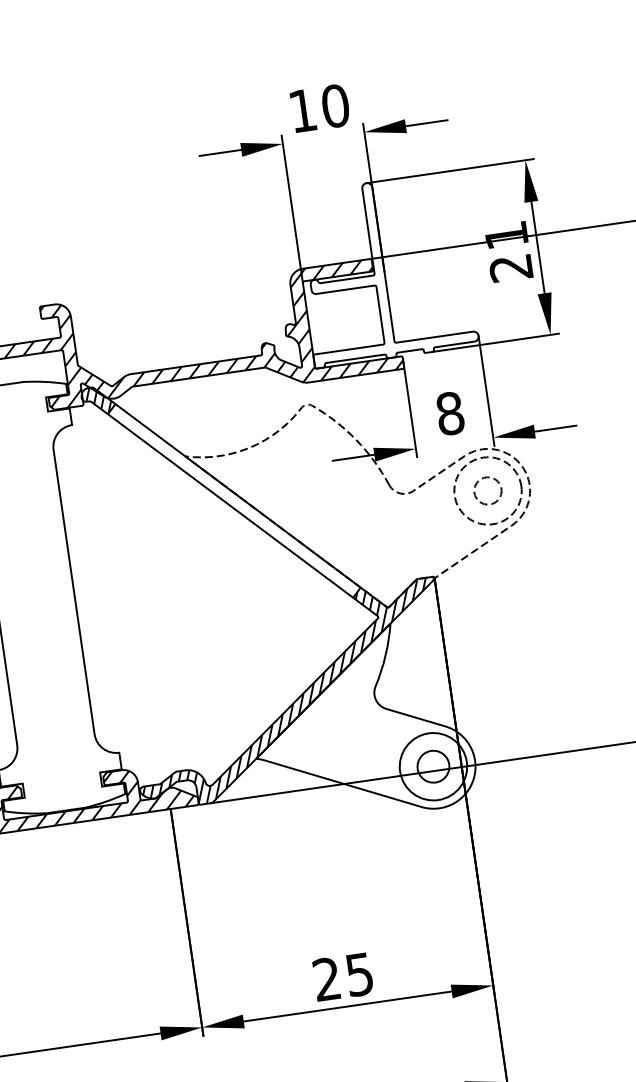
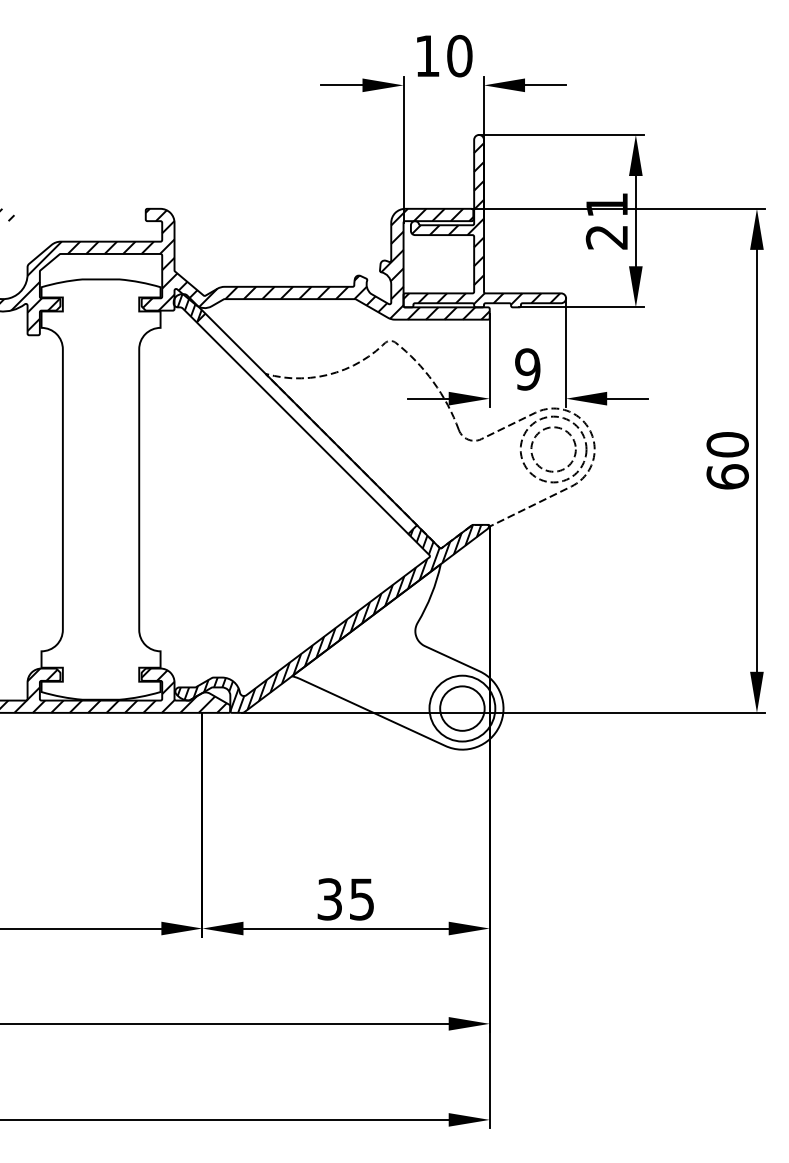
hatch: (381, 272) -> (481, 223), added
text: (449, 413) -> (527, 369), 8 -> 9
circle: (487, 490) -> (553, 449), size x1.67
circle: (433, 766) -> (462, 708), size x1.43
text: (326, 979) -> (329, 899), 25 -> 35

